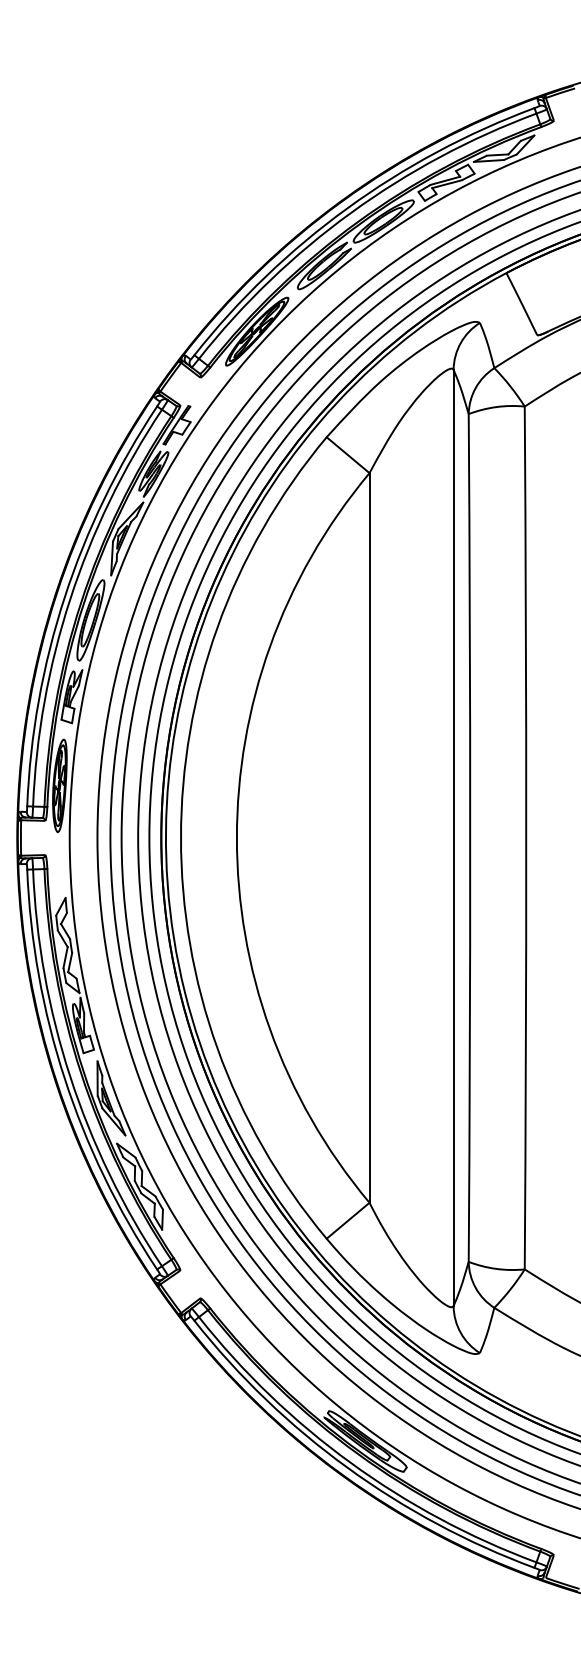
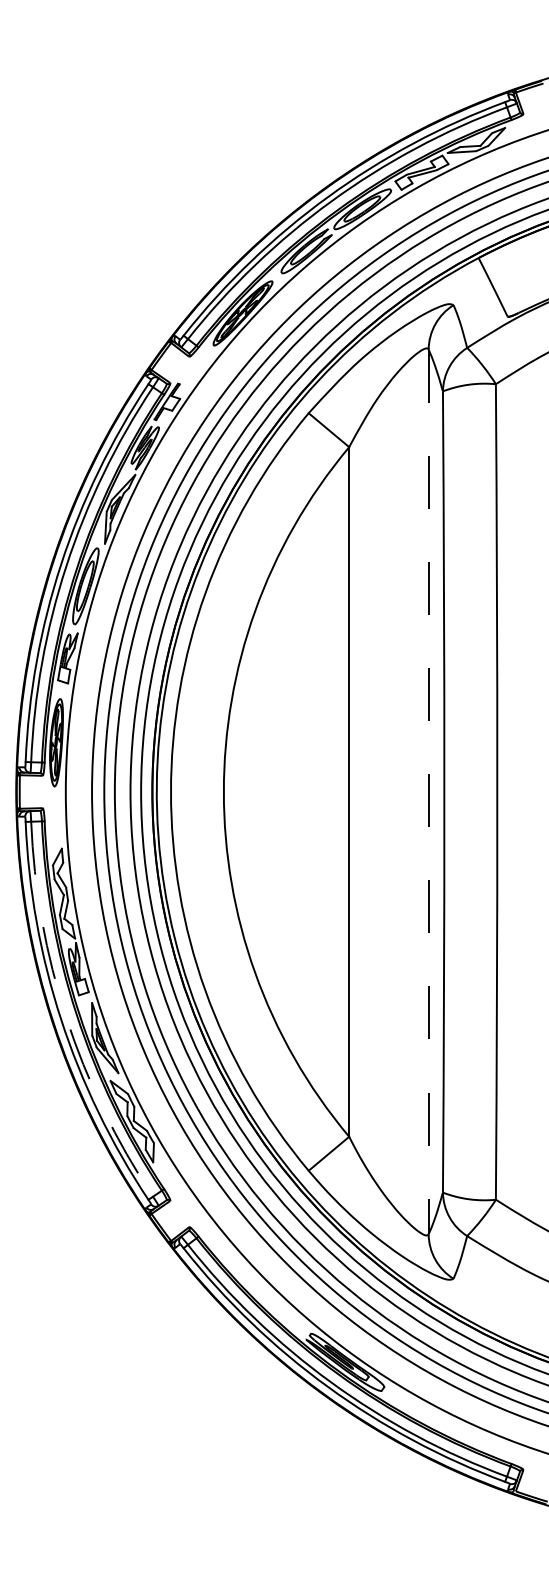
line: (453, 838) -> (428, 792), solid -> dashed
arc: (70, 1076) -> (66, 1017), solid -> dashed

